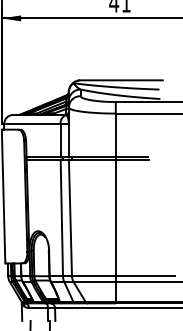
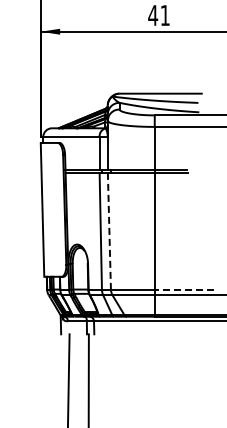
line: (70, 218) -> (109, 231), solid -> dashed
line: (145, 276) -> (184, 289), solid -> dashed

